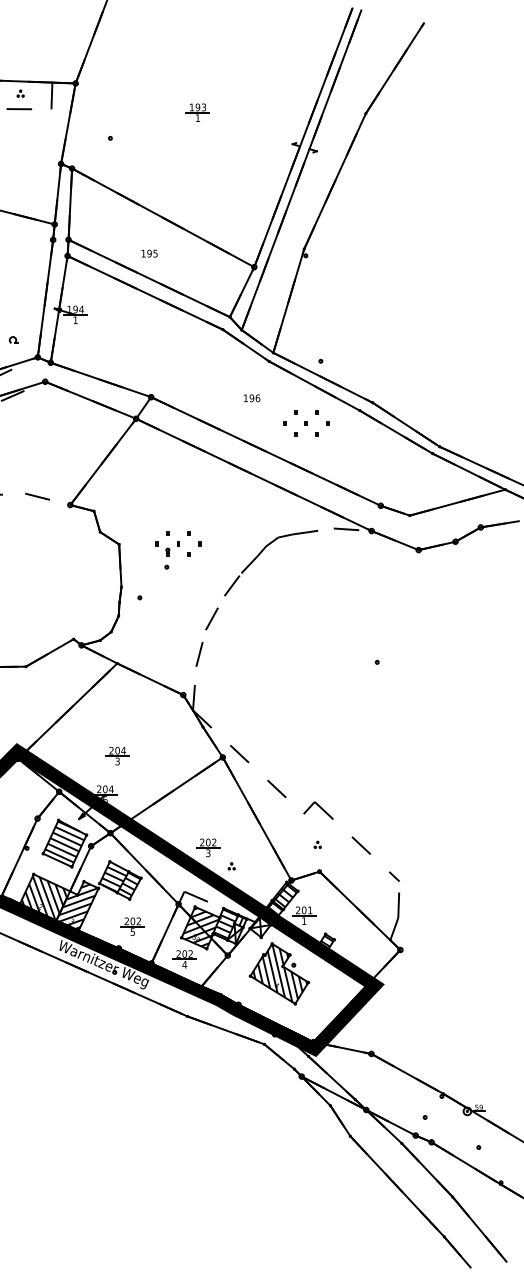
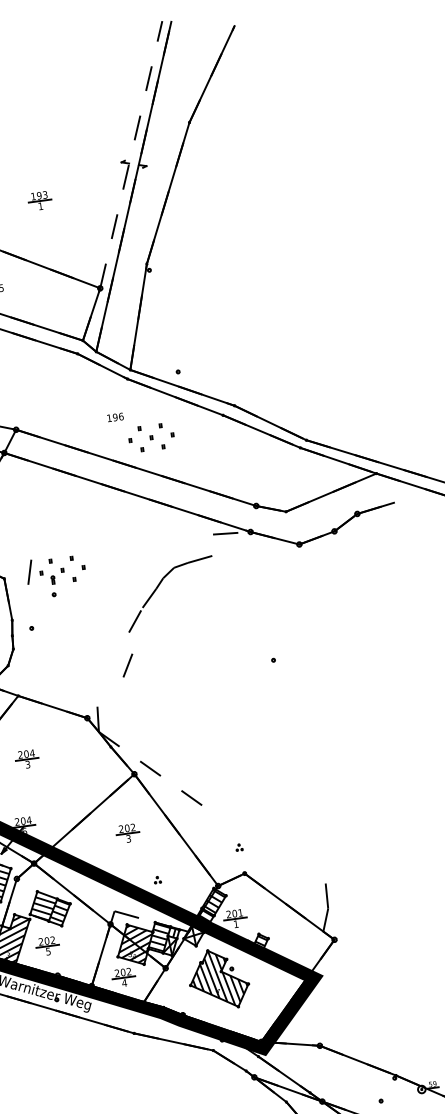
part: (197, 112) -> (39, 200), moved
line: (303, 137) -> (131, 154), removed
part: (306, 423) -> (151, 437), moved
part: (261, 553) -> (159, 585), moved
line: (211, 618) -> (127, 665), moved
line: (199, 654) -> (29, 572), moved
part: (117, 755) -> (27, 758), moved
part: (351, 841) -> (272, 839), removed
part: (208, 847) -> (128, 833), moved
part: (132, 926) -> (47, 946), moved

